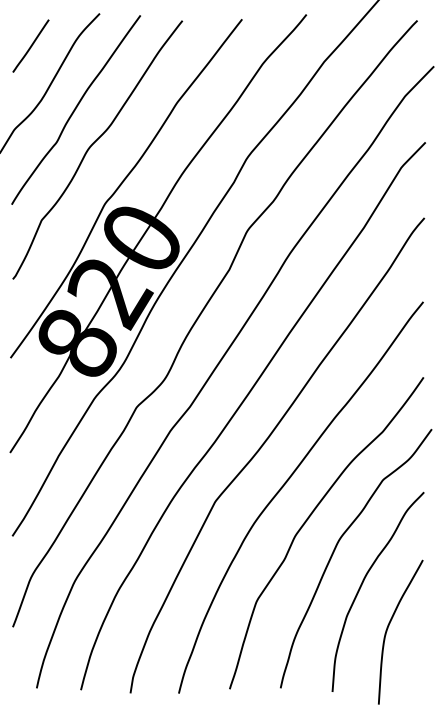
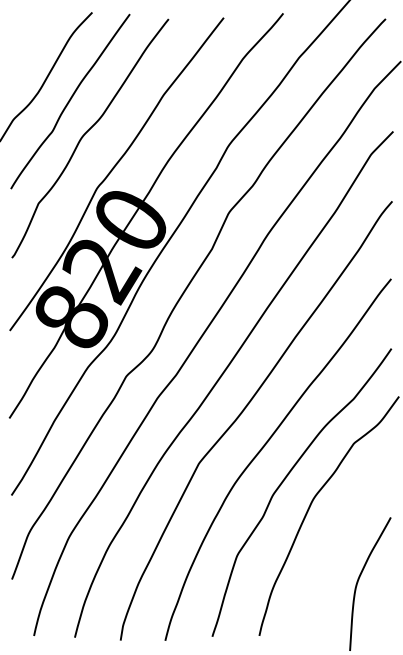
line: (30, 45) -> (28, 41), removed
curve: (363, 583) -> (335, 539), removed

